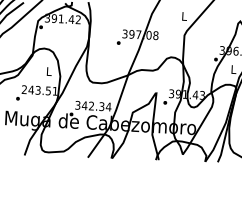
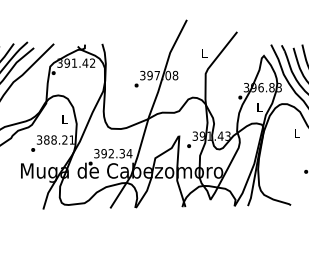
text: (35, 89) -> (51, 139), 243.51 -> 388.21
text: (85, 105) -> (104, 153), 342.34 -> 392.34

